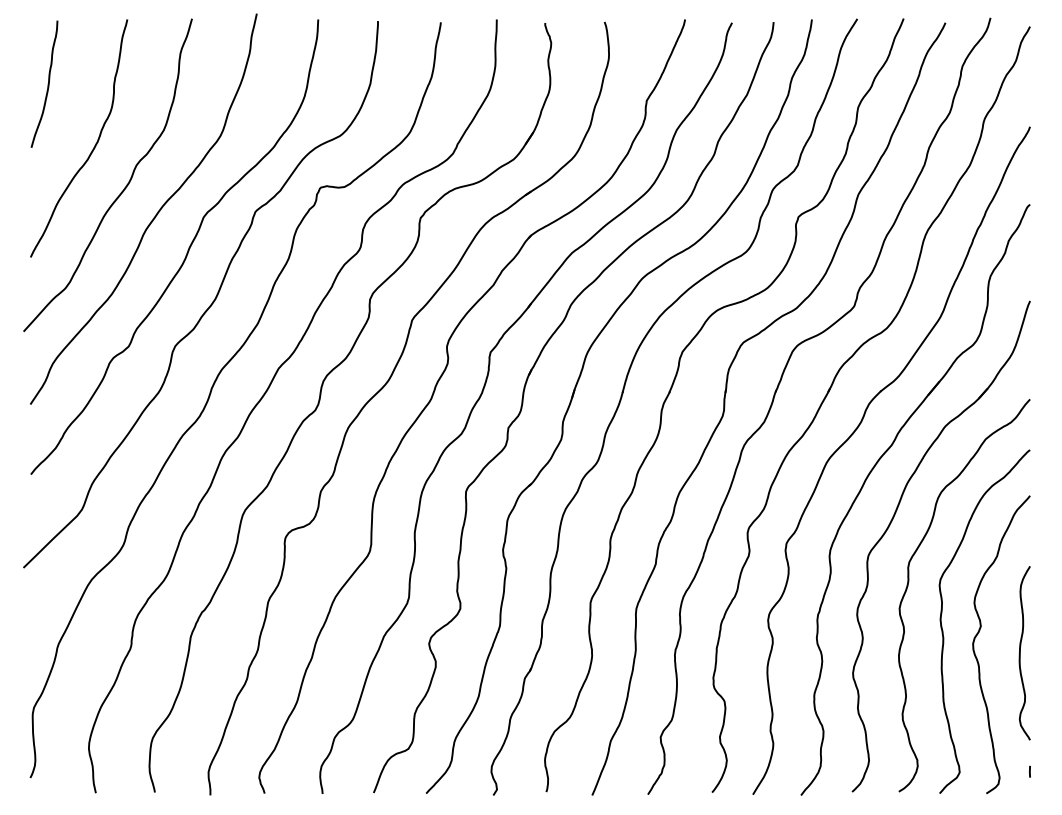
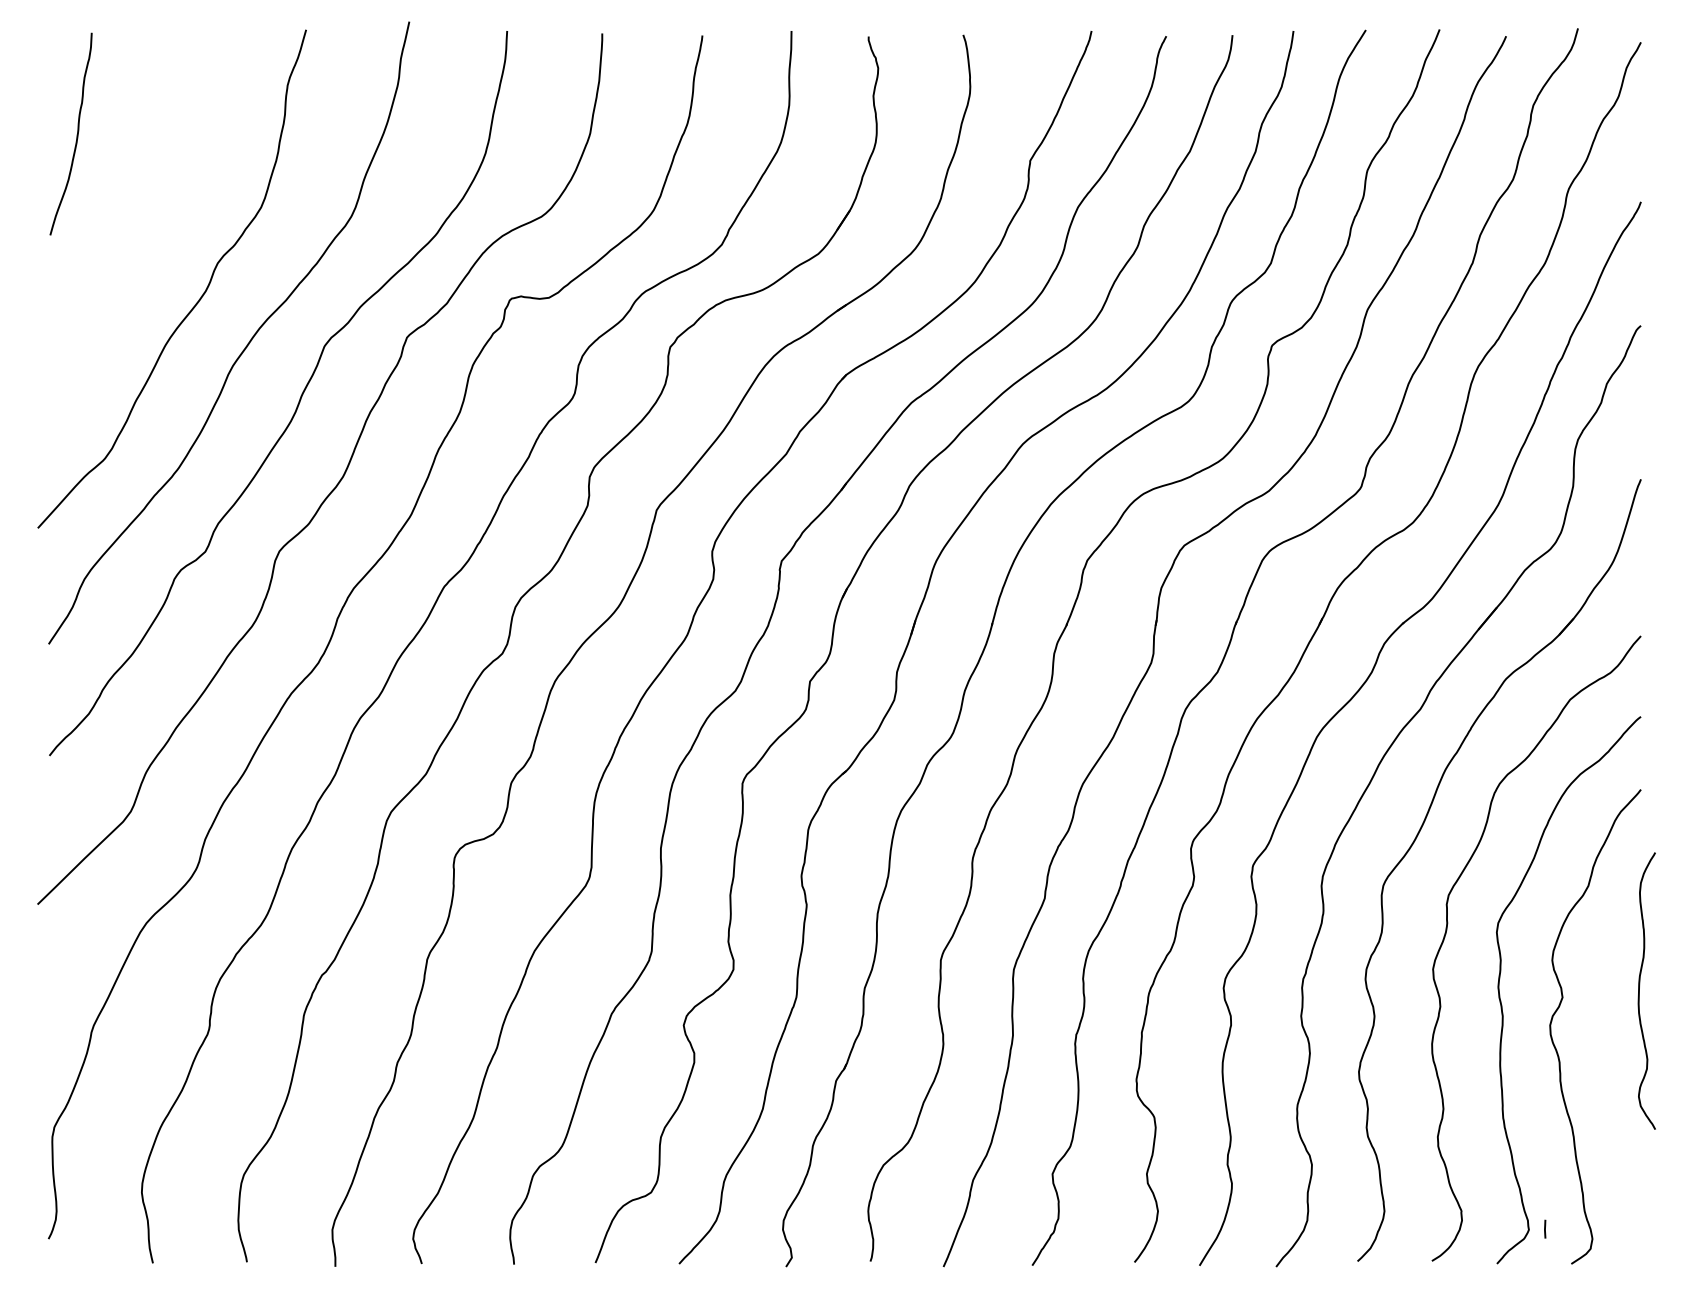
curve: (94, 145) -> (150, 231), removed
curve: (1020, 653) -> (1640, 991), moved
line: (1029, 771) -> (1544, 1228), moved

